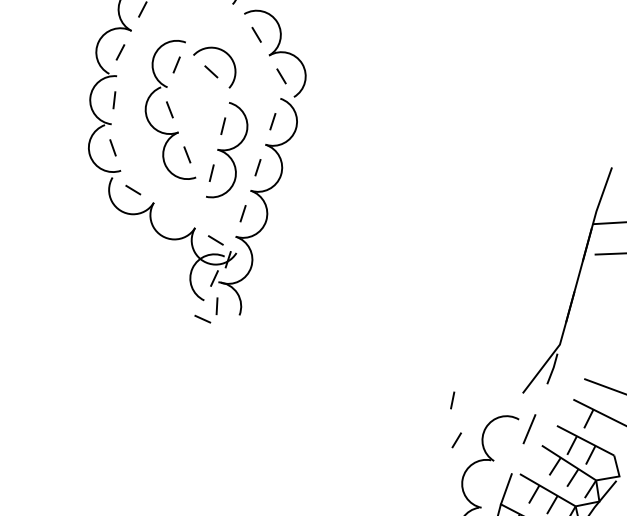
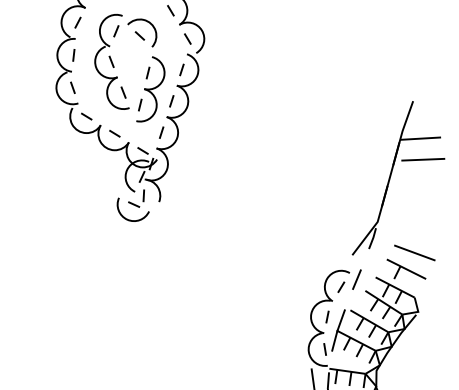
line: (174, 214) -> (114, 133), added
arc: (197, 340) -> (130, 219), added
line: (452, 399) -> (327, 316), moved
line: (457, 439) -> (341, 286), moved

